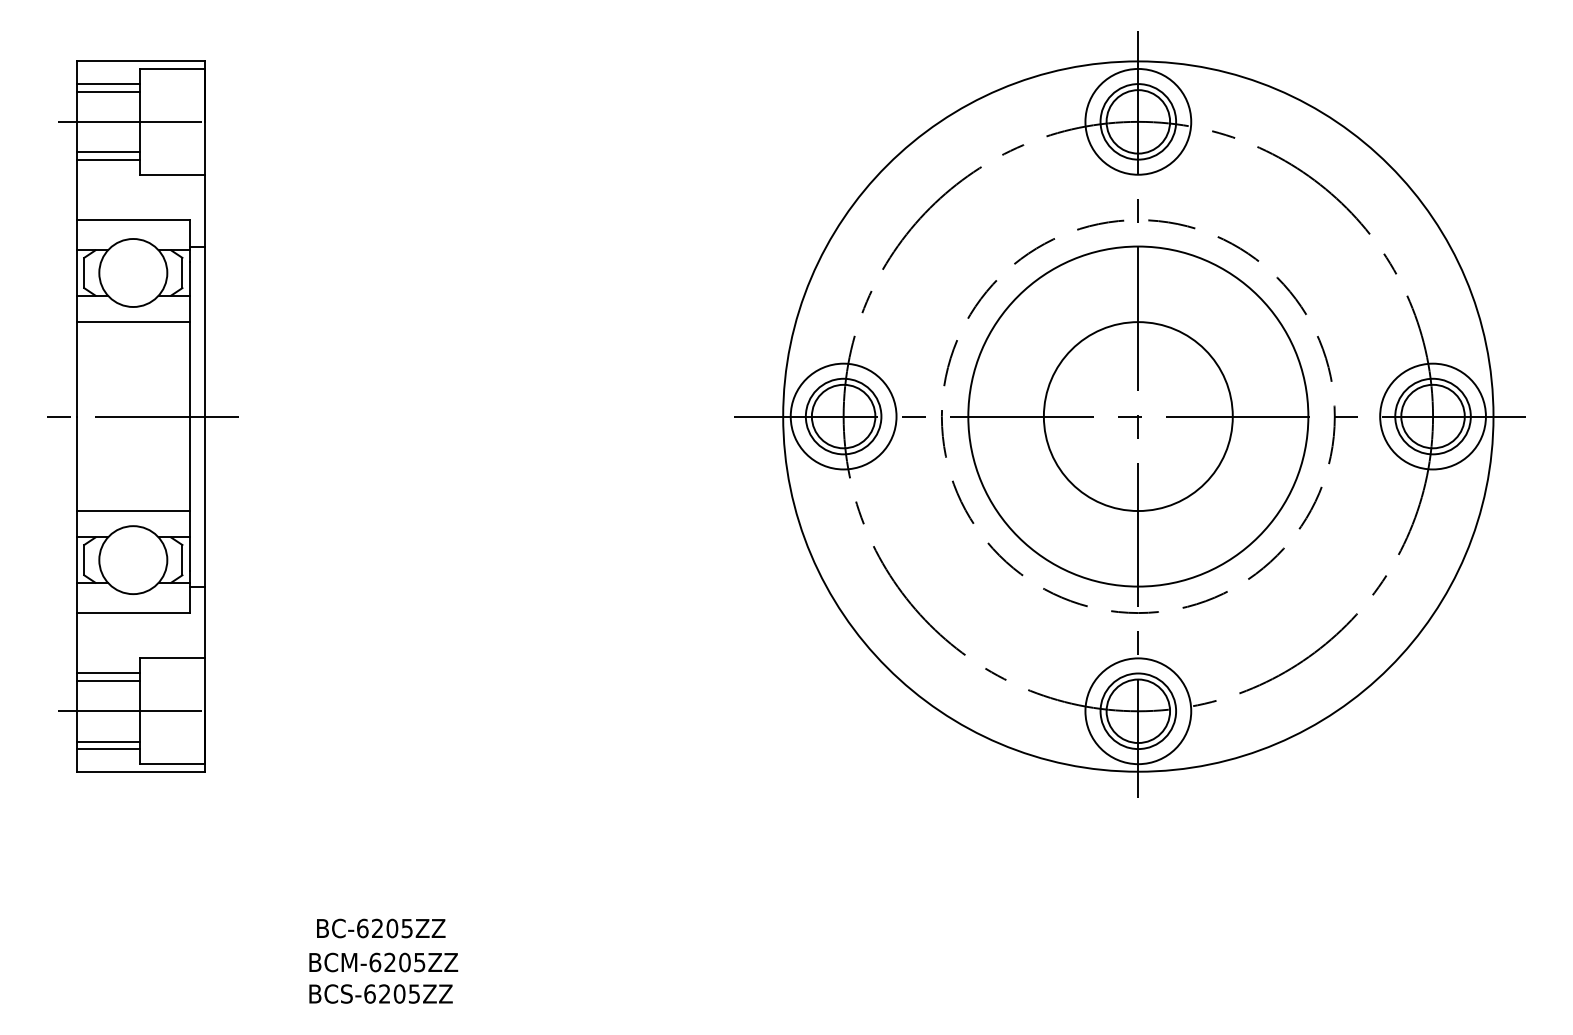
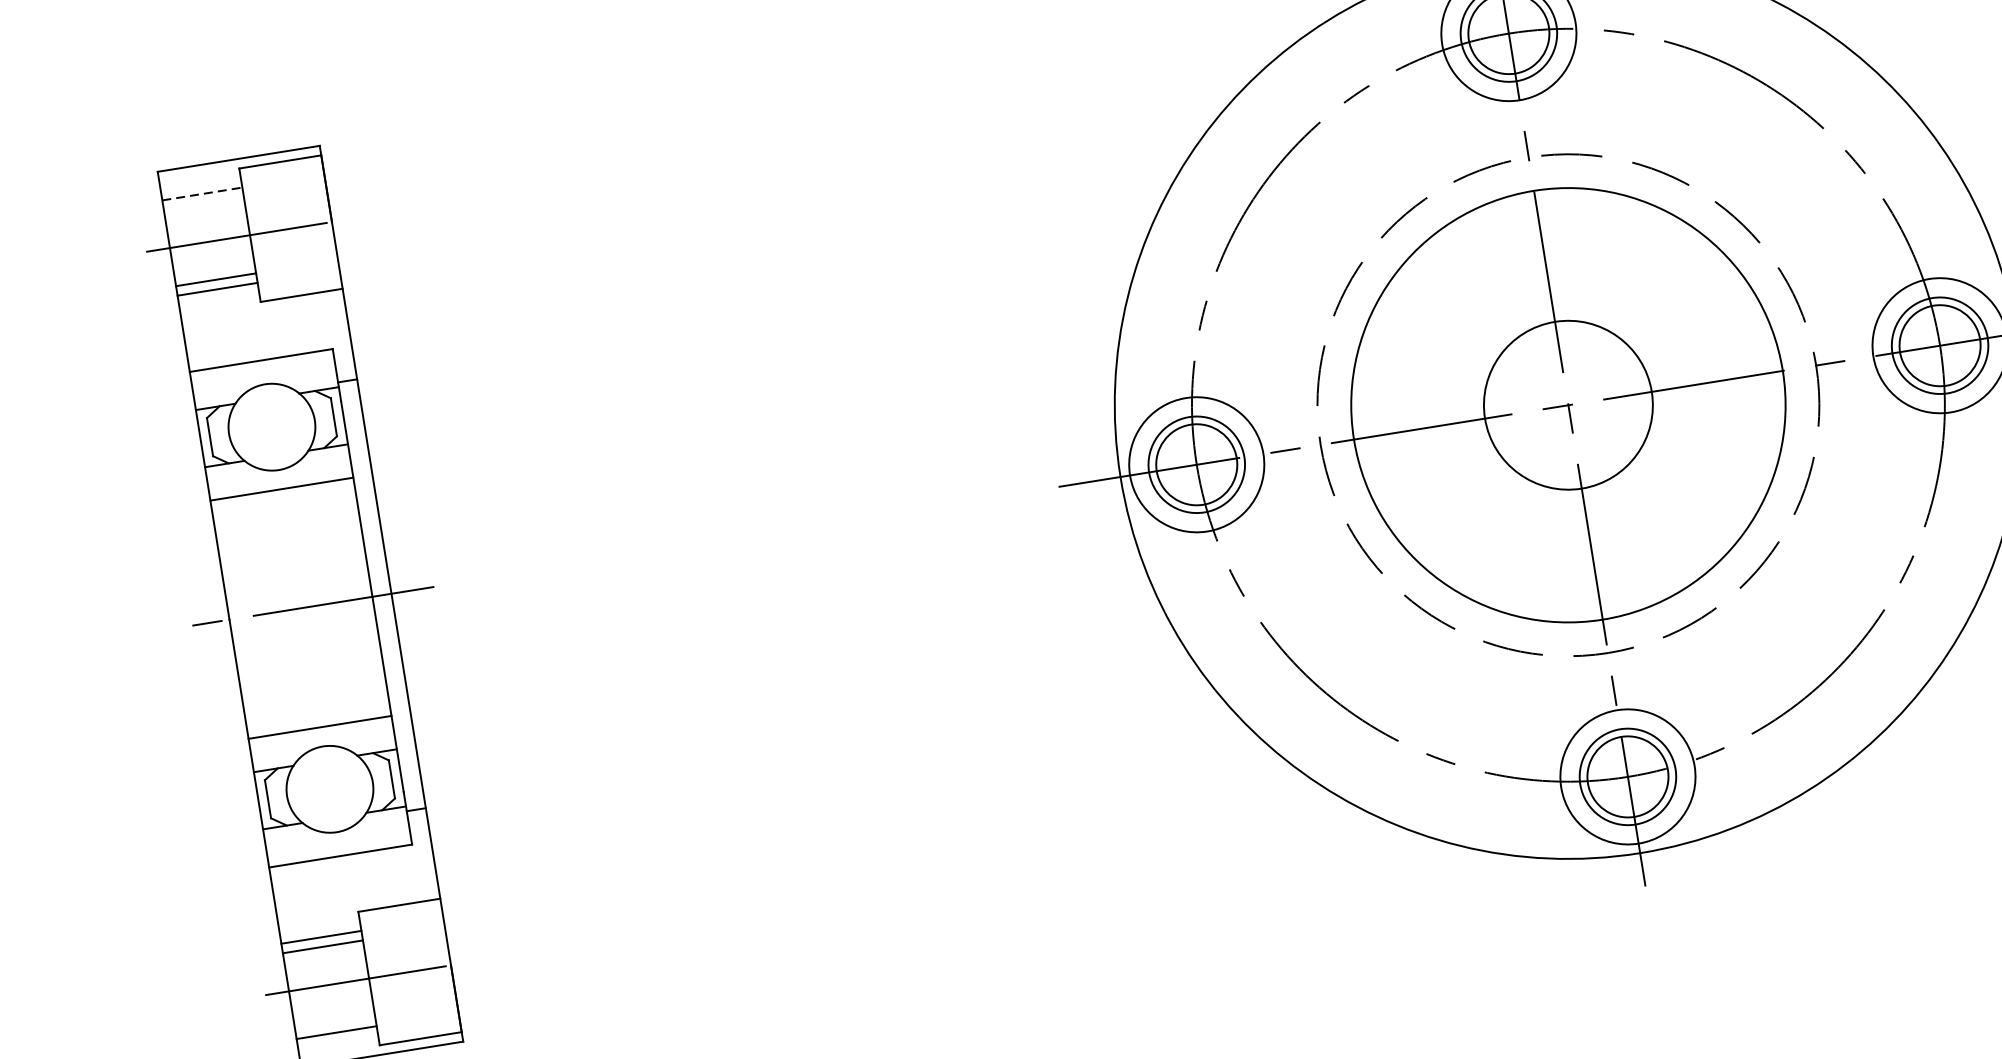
line: (108, 84) -> (202, 194), solid -> dashed
line: (108, 91) -> (203, 203), removed
circle: (1137, 416) -> (1567, 405), size x0.7
line: (108, 741) -> (335, 1023), removed

